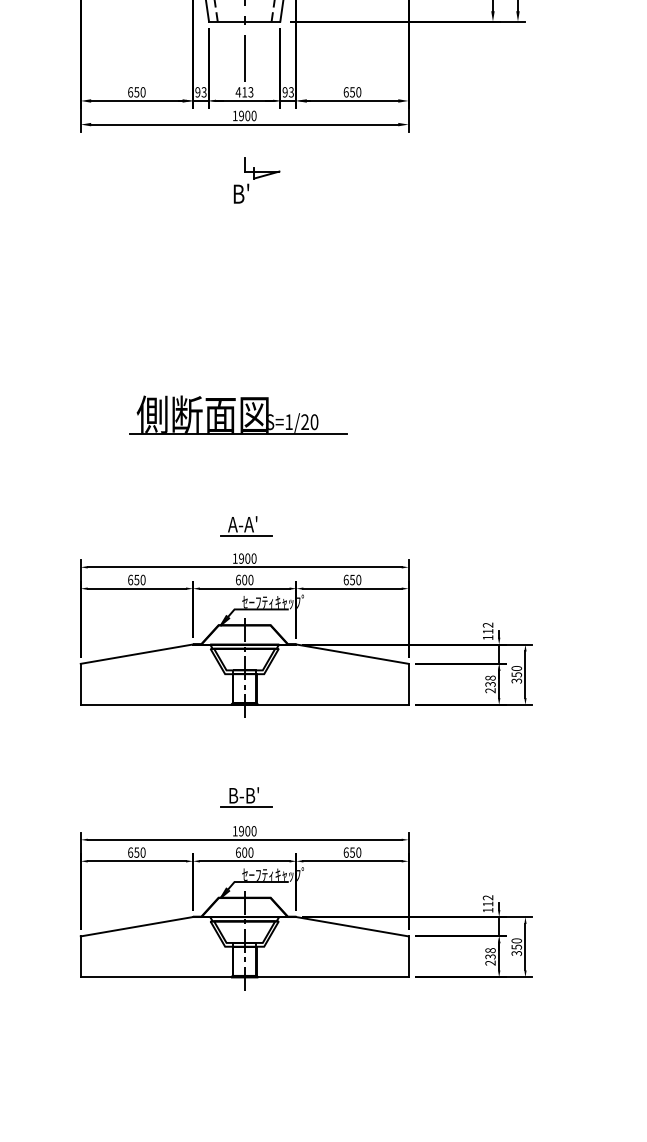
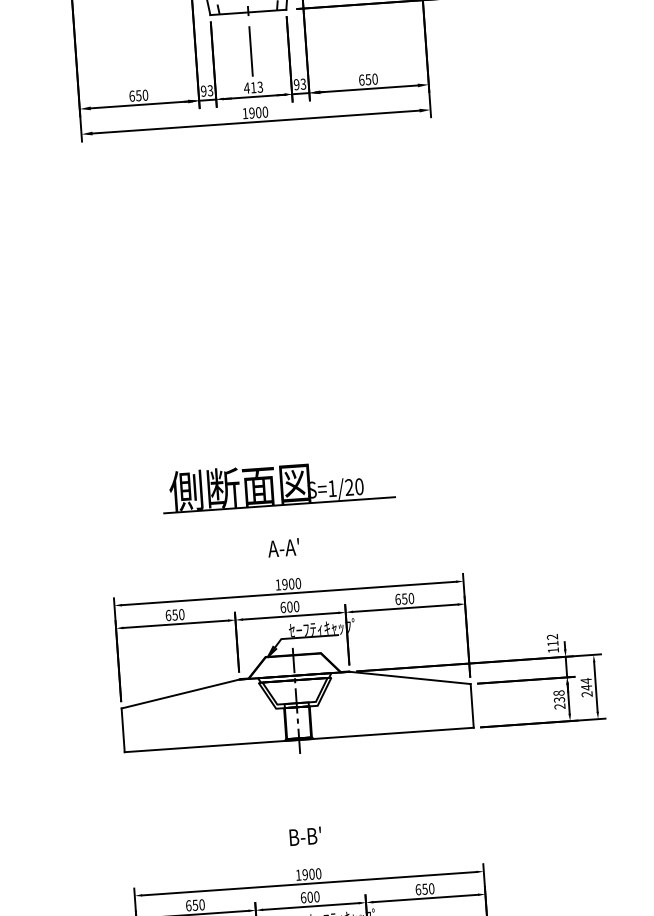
part: (256, 180) -> (272, 180), removed
part: (238, 414) -> (277, 484), moved
line: (245, 535) -> (287, 559), removed
text: (516, 674) -> (586, 687), 350 -> 244
line: (245, 806) -> (307, 848), removed

